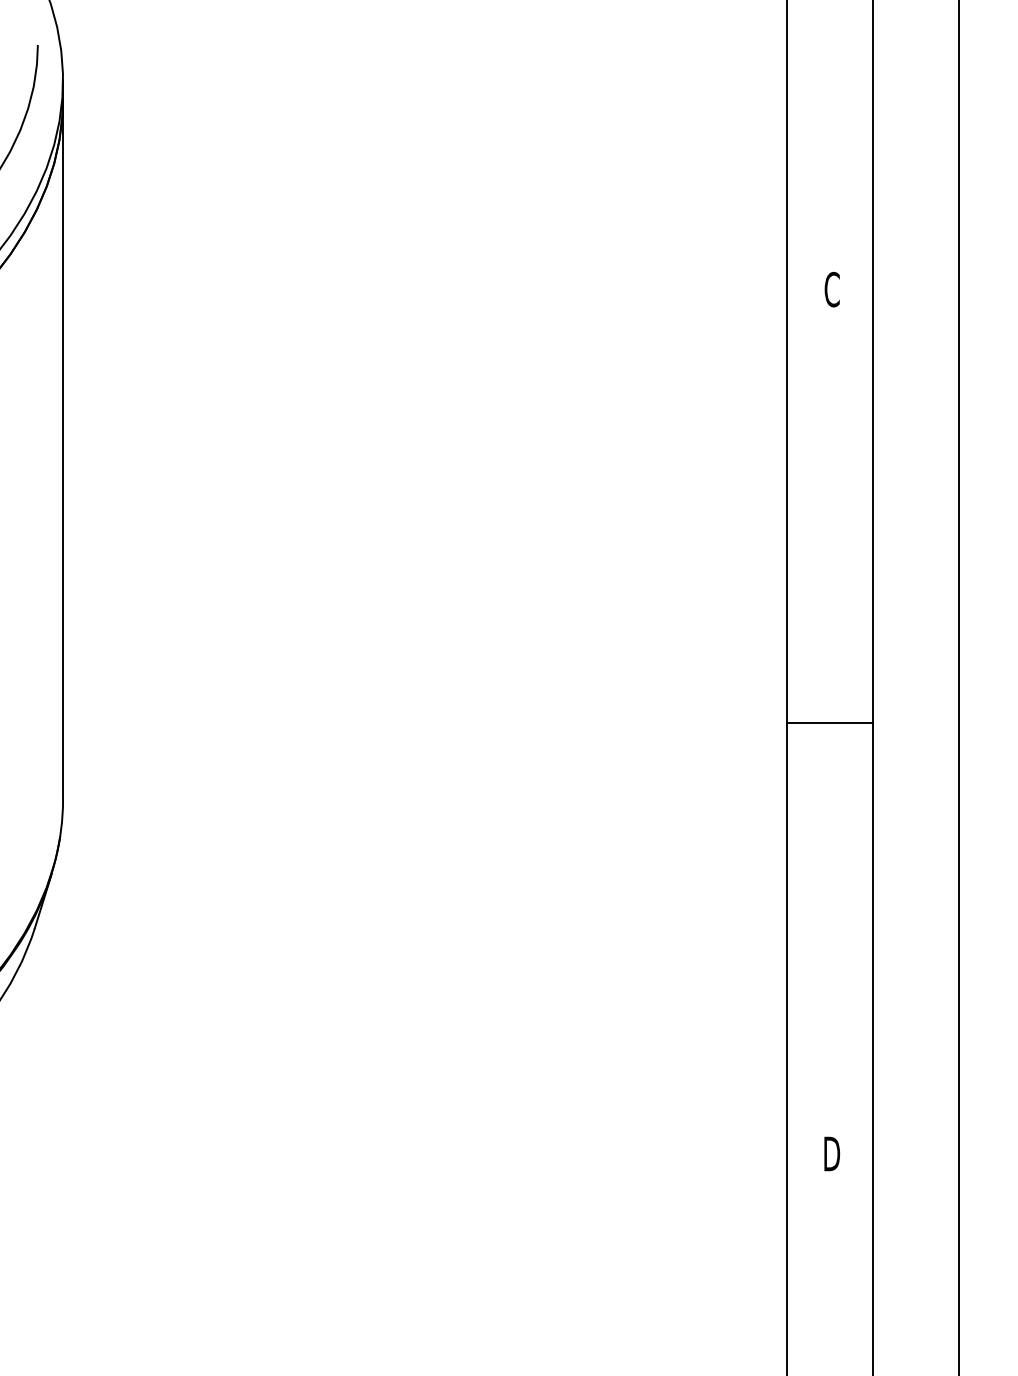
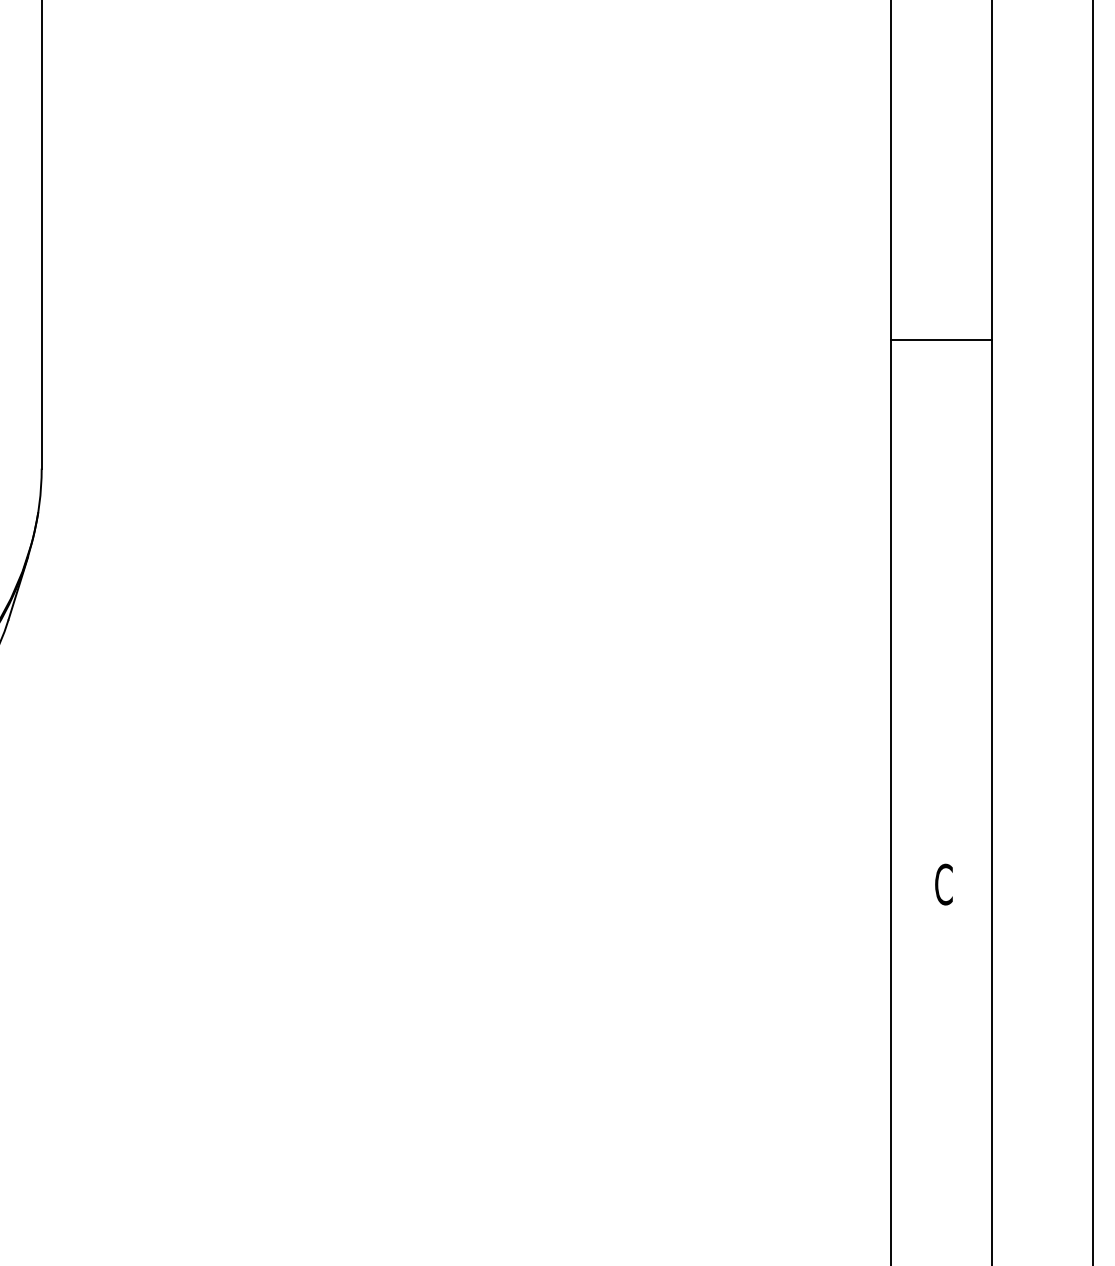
line: (829, 723) -> (941, 340), moved
text: (832, 1153) -> (944, 884), D -> C

